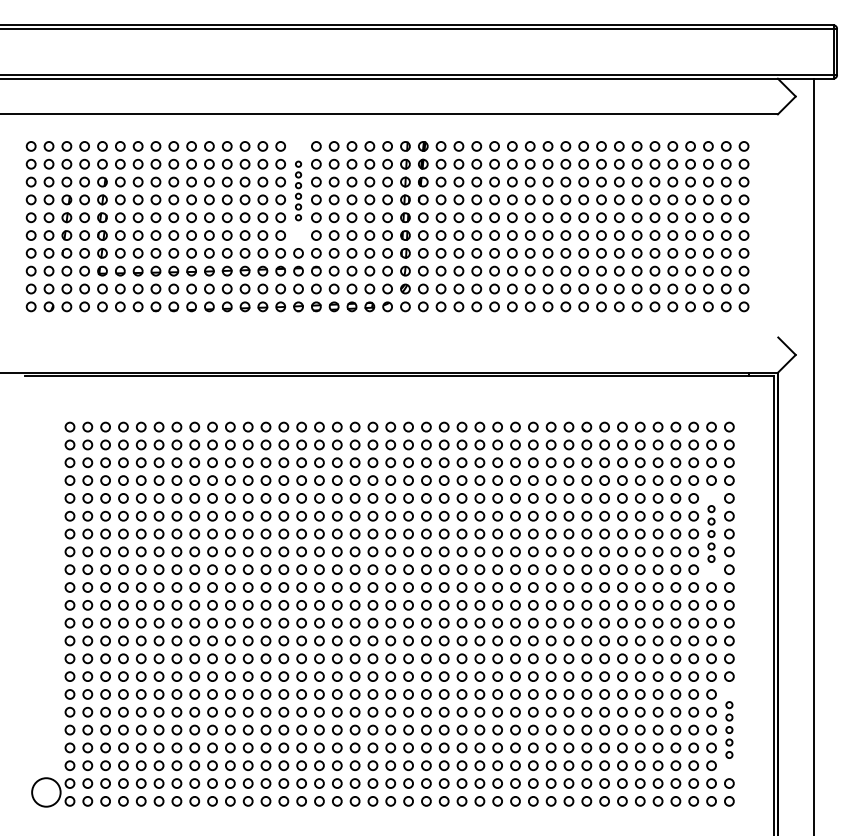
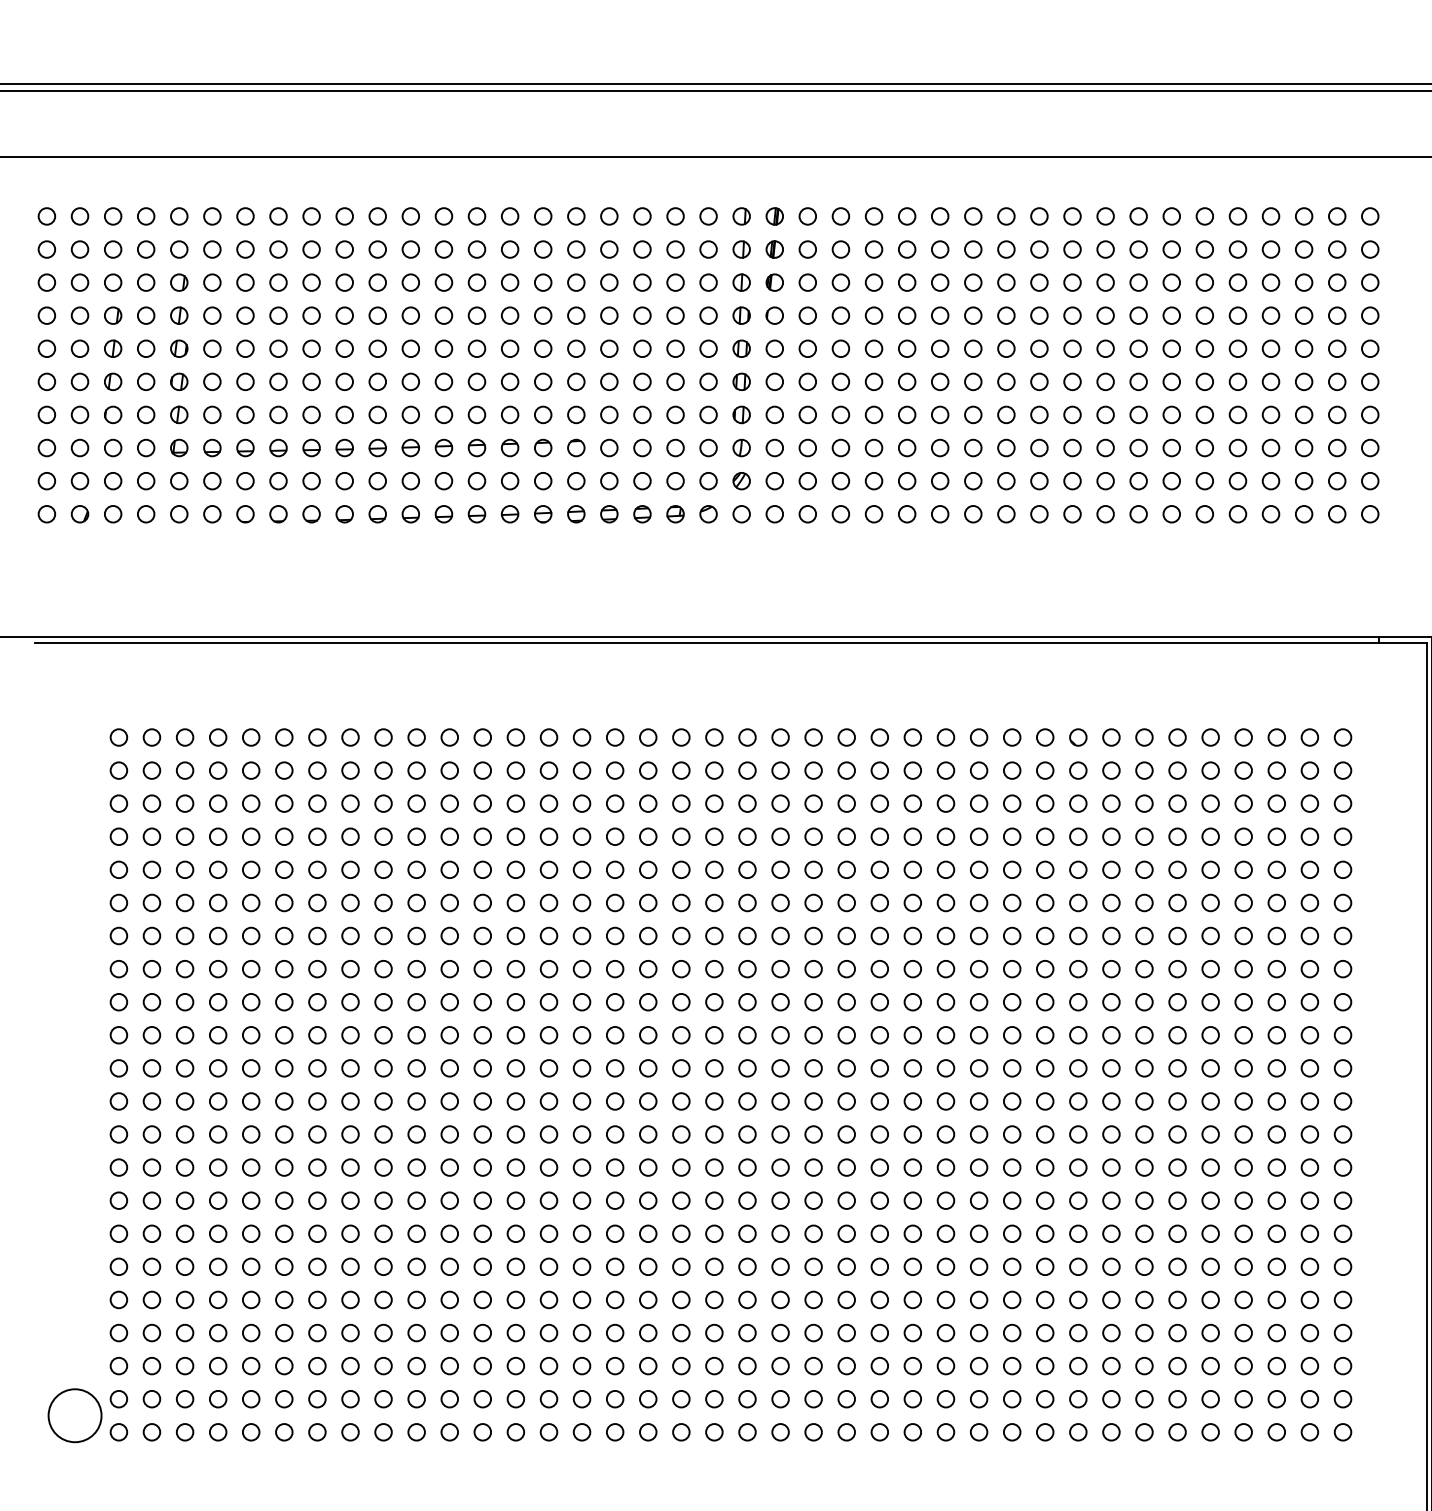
part: (298, 190) -> (543, 298), size x1.67
part: (711, 533) -> (1309, 934), size x1.43
part: (729, 729) -> (1343, 1298), size x1.43

